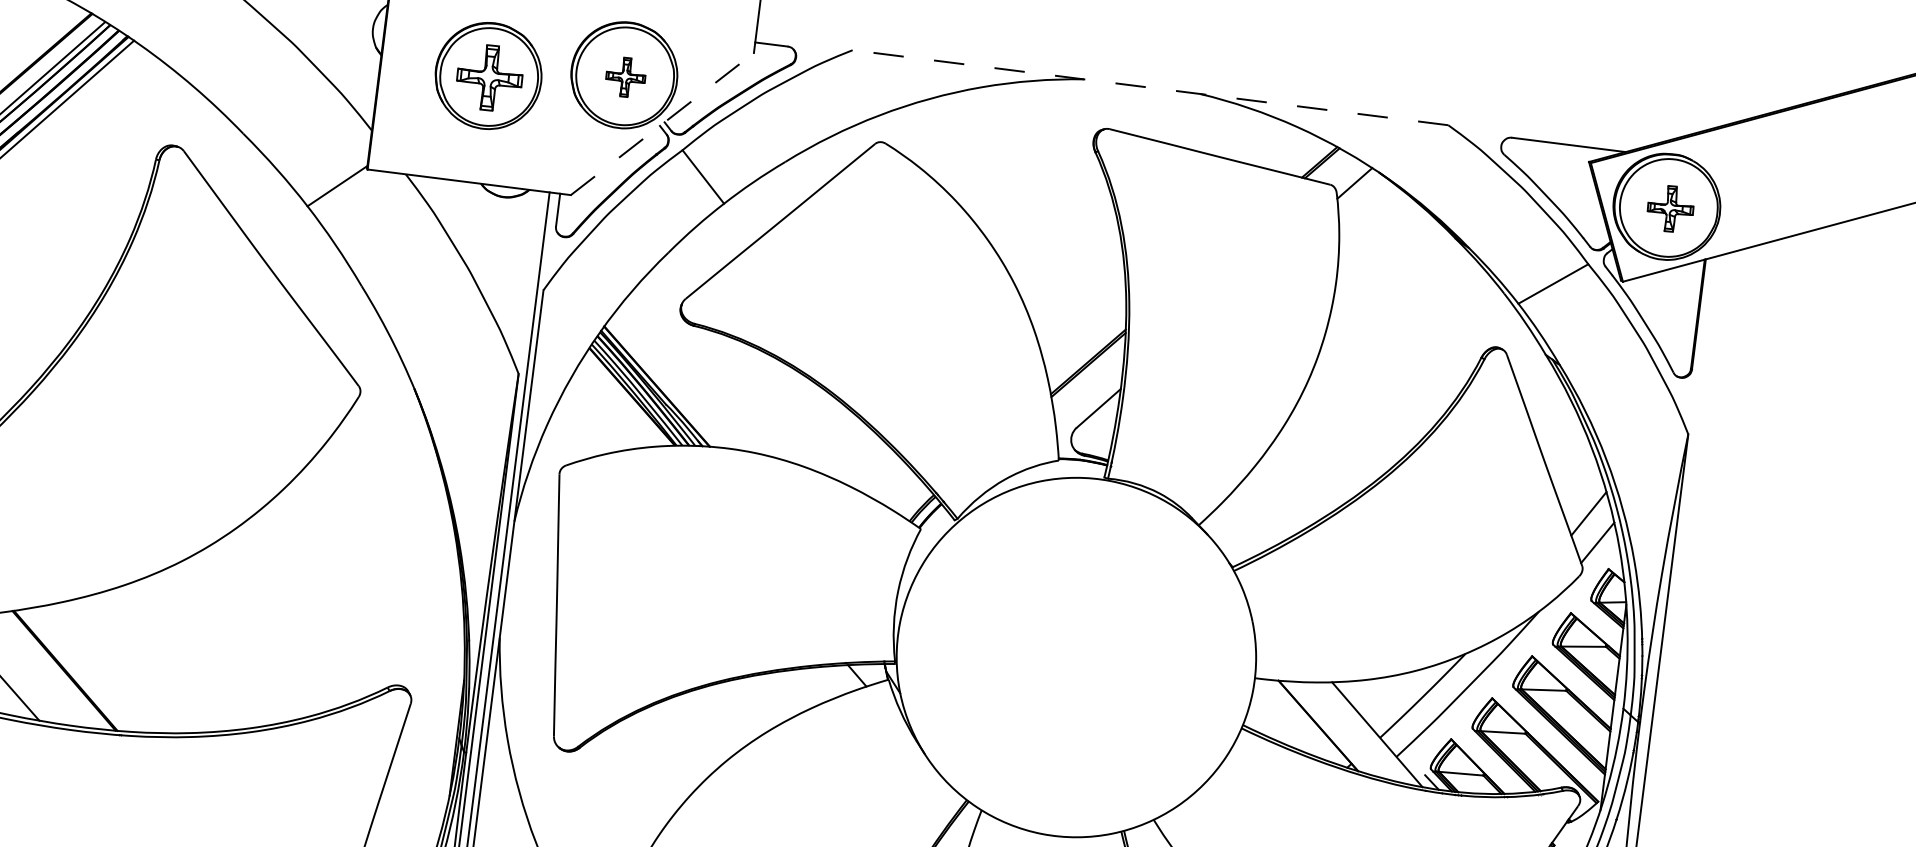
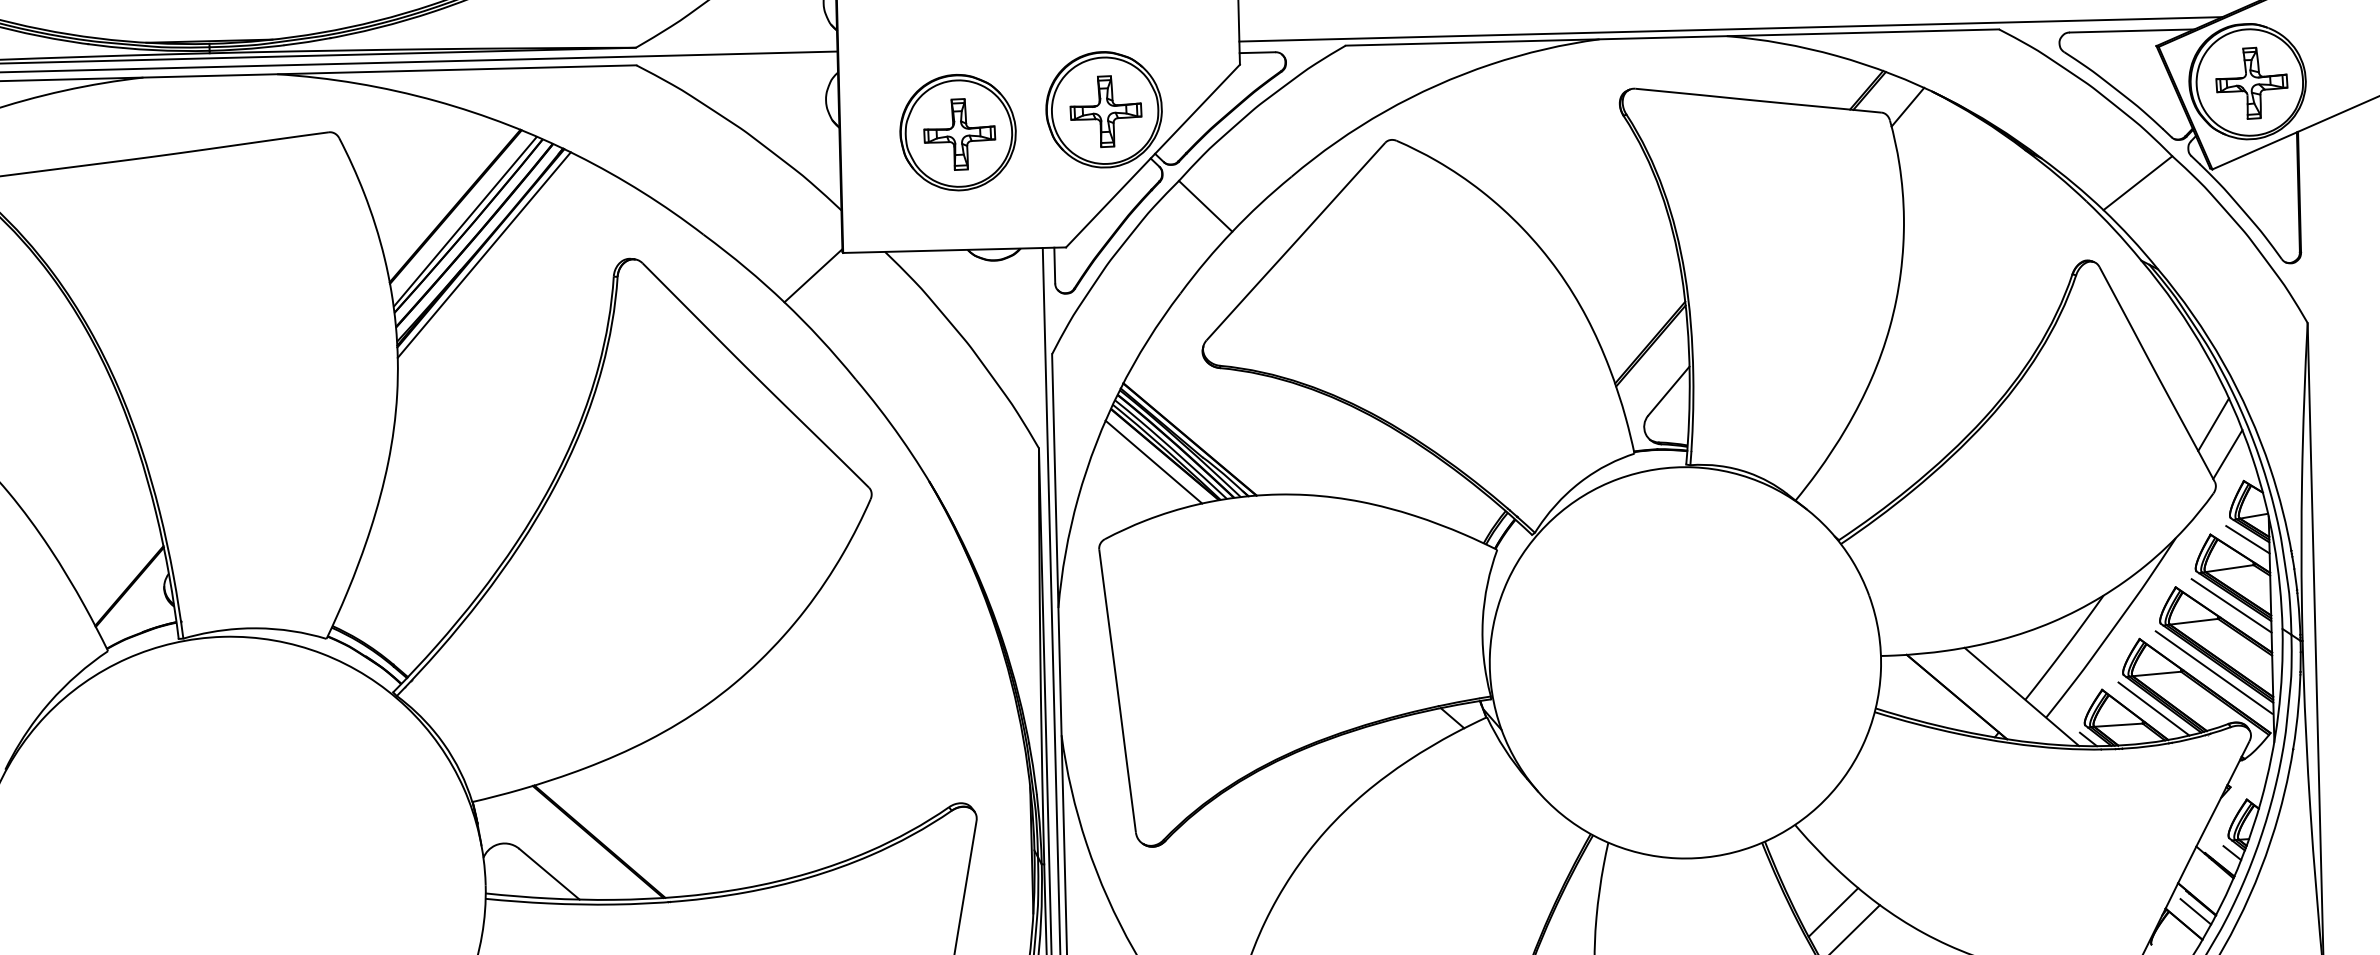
part: (625, 77) -> (1105, 111), size x1.67
line: (1150, 87) -> (1672, 37), dashed -> solid
line: (1204, 88) -> (1730, 29), added
line: (662, 123) -> (1153, 155), dashed -> solid
part: (1670, 208) -> (2251, 82), size x1.43
line: (620, 401) -> (1153, 461), added
line: (1603, 622) -> (2247, 539), added
line: (1580, 680) -> (2231, 605), added
line: (1554, 738) -> (2213, 672), added
line: (1495, 763) -> (2153, 708), added

